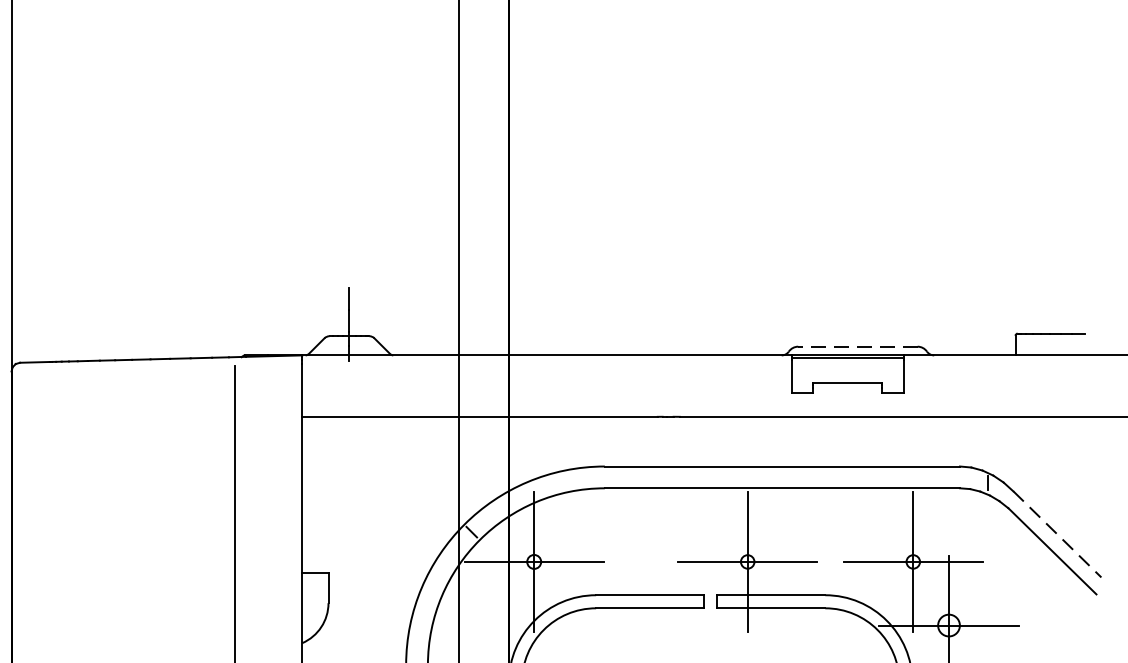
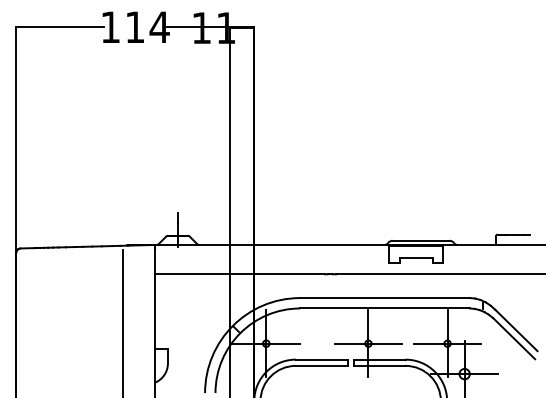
line: (858, 346) -> (421, 240), dashed -> solid
line: (1057, 534) -> (516, 330), dashed -> solid

